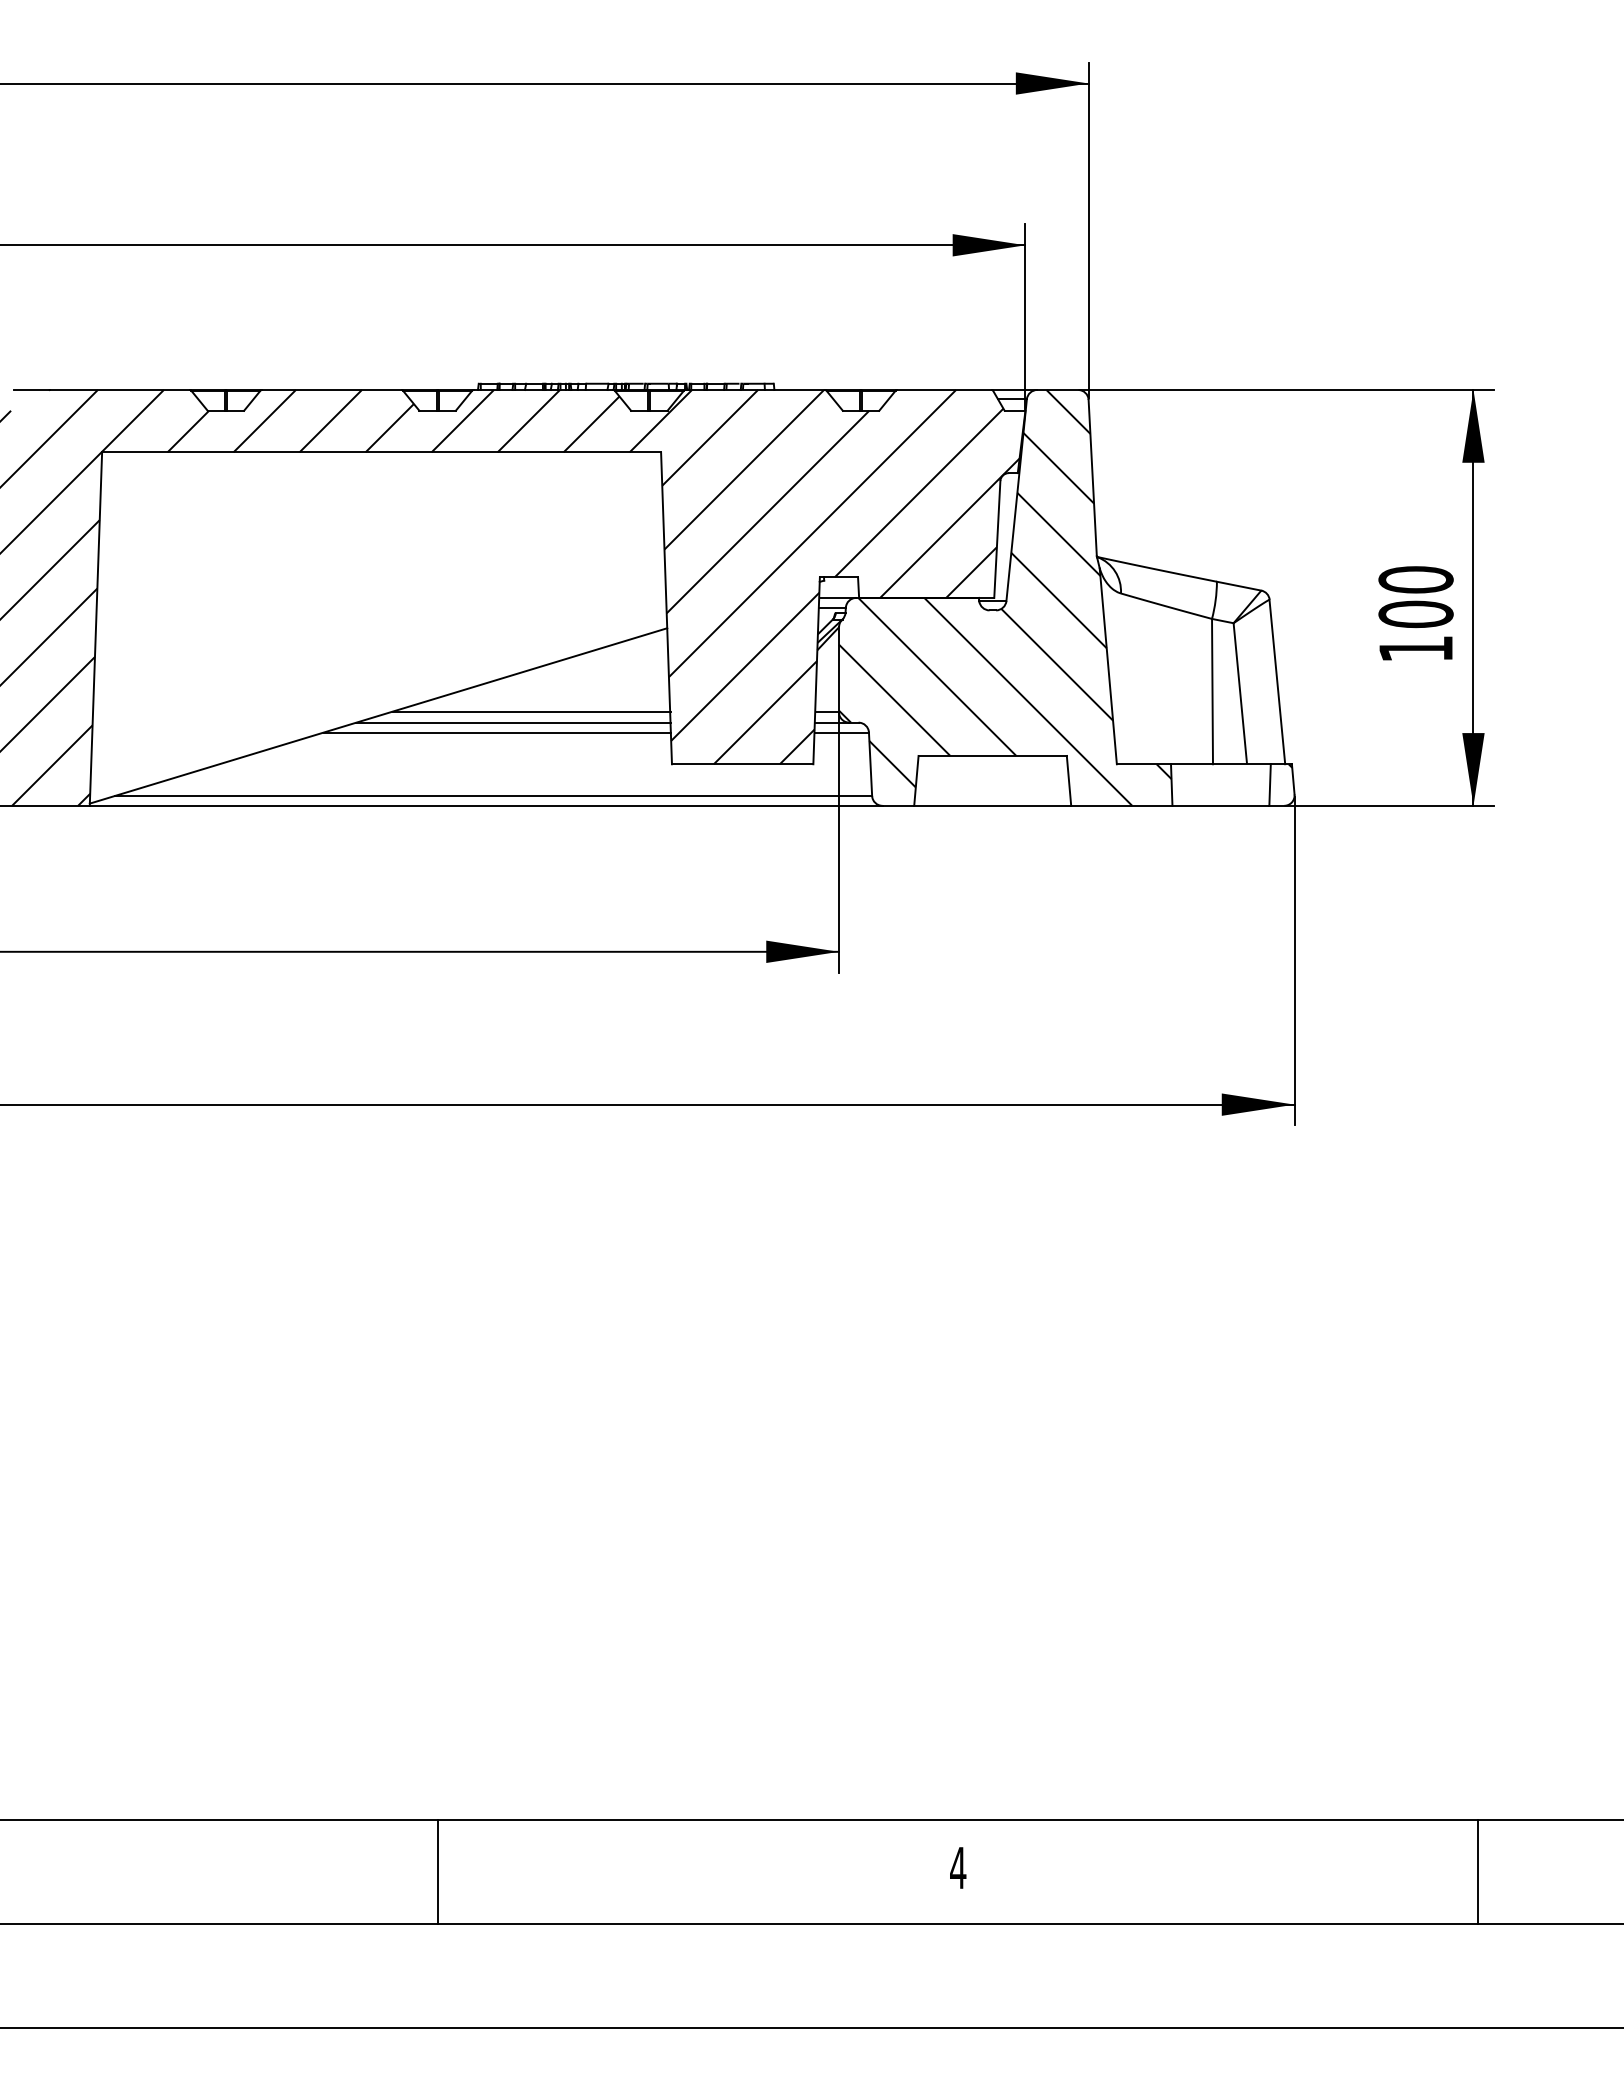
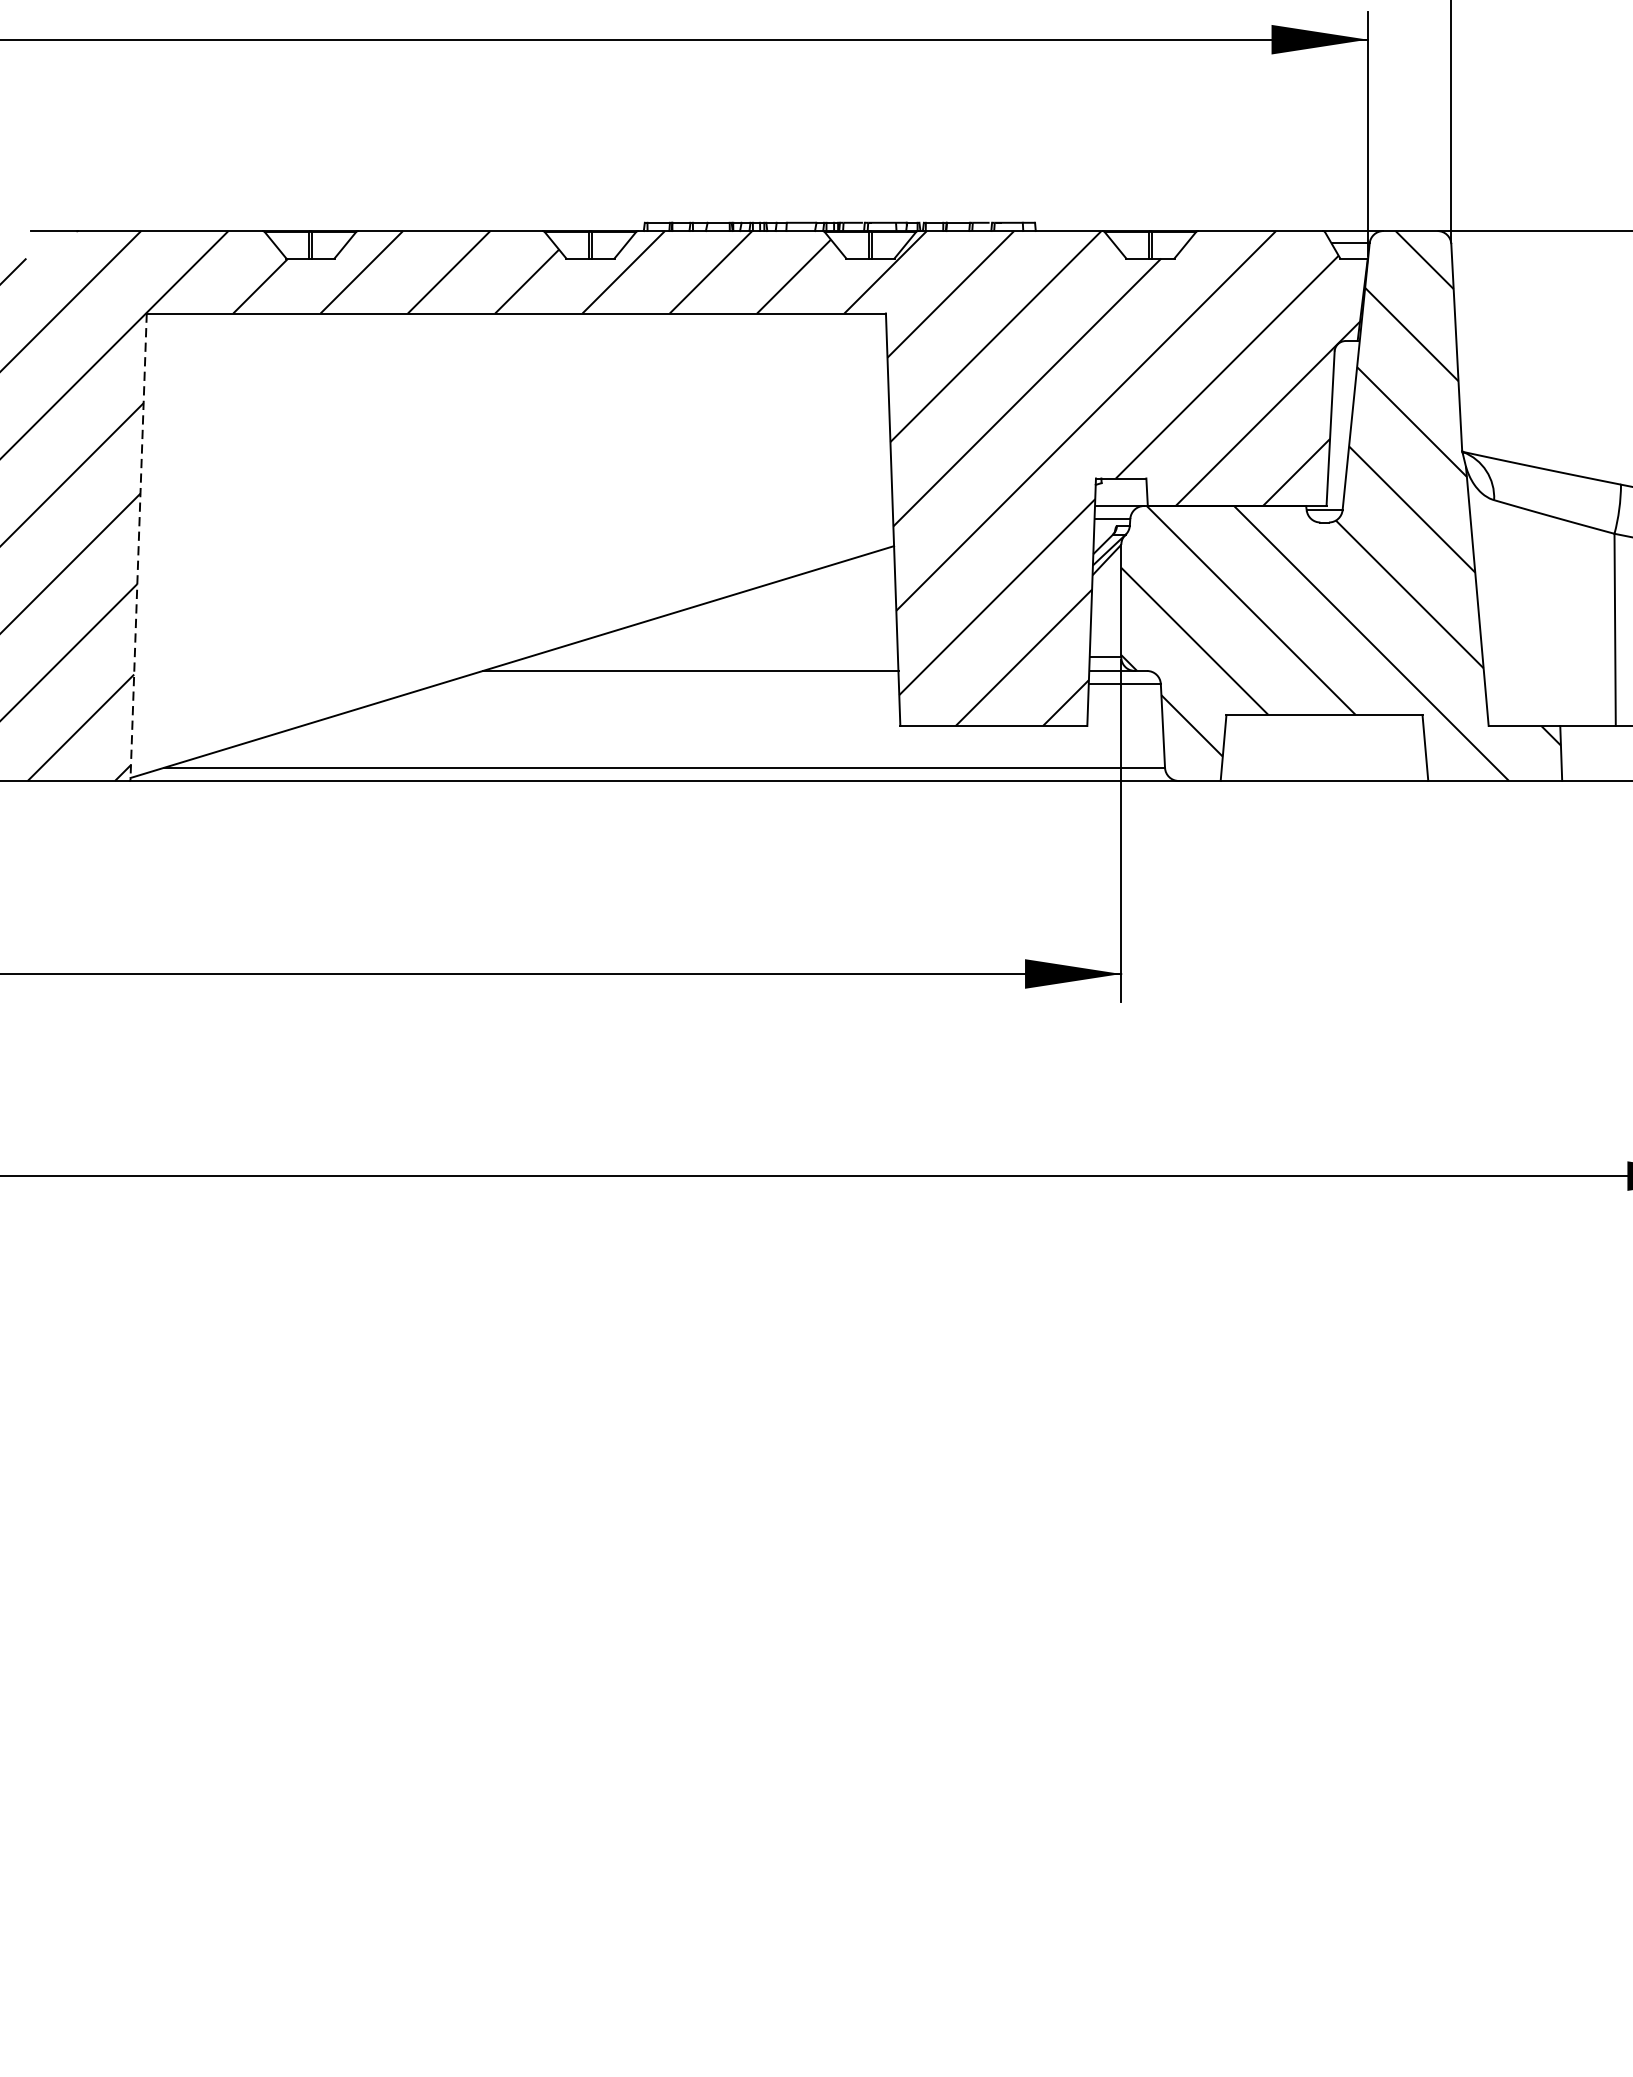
line: (95, 629) -> (138, 547), solid -> dashed
line: (531, 711) -> (714, 656), removed
line: (497, 732) -> (669, 683), removed

